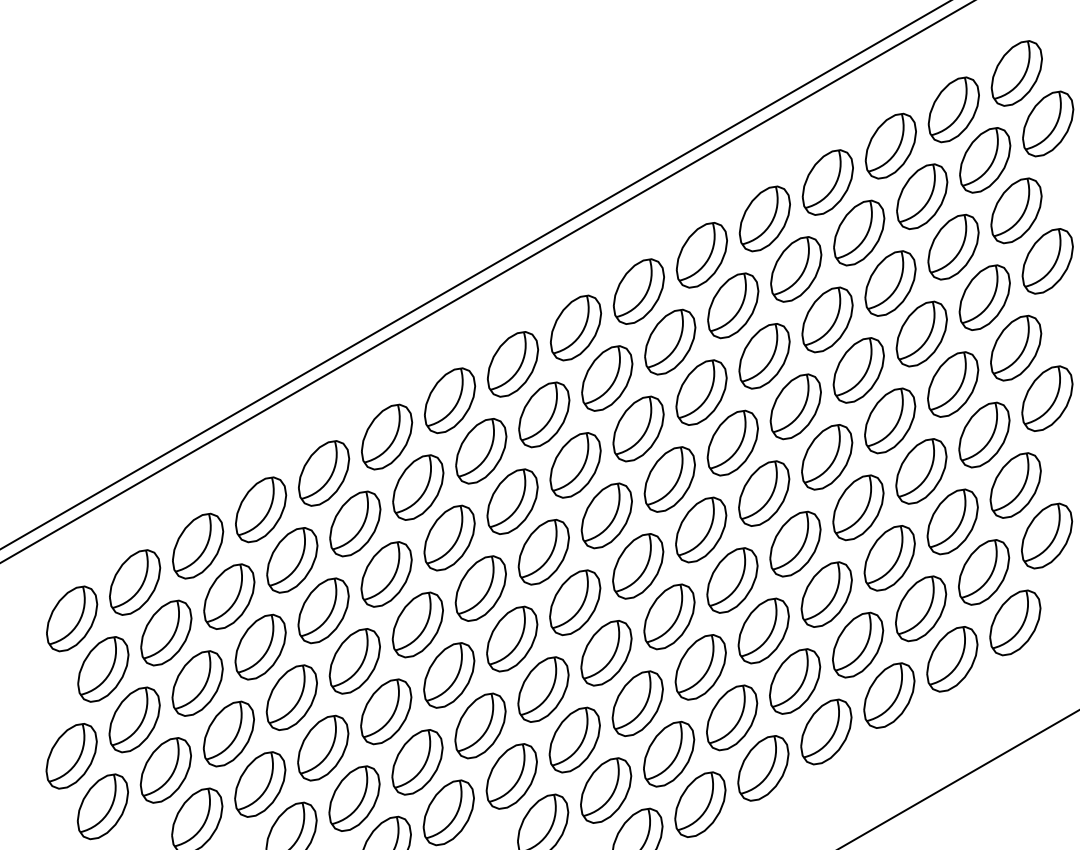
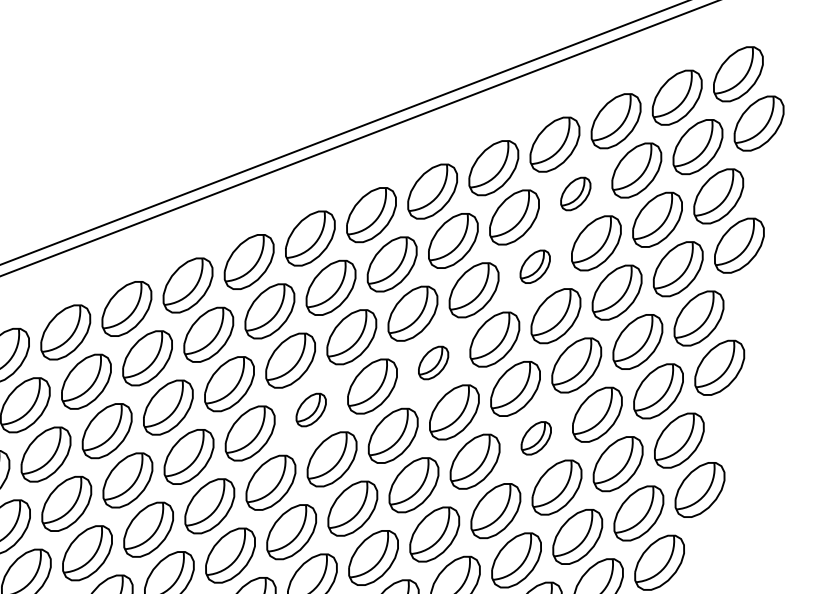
part: (859, 232) -> (576, 193), size x0.6
part: (827, 319) -> (535, 266), size x0.6
part: (732, 442) -> (433, 362), size x0.6
part: (858, 507) -> (536, 438), size x0.6
part: (606, 515) -> (311, 409), size x0.6

